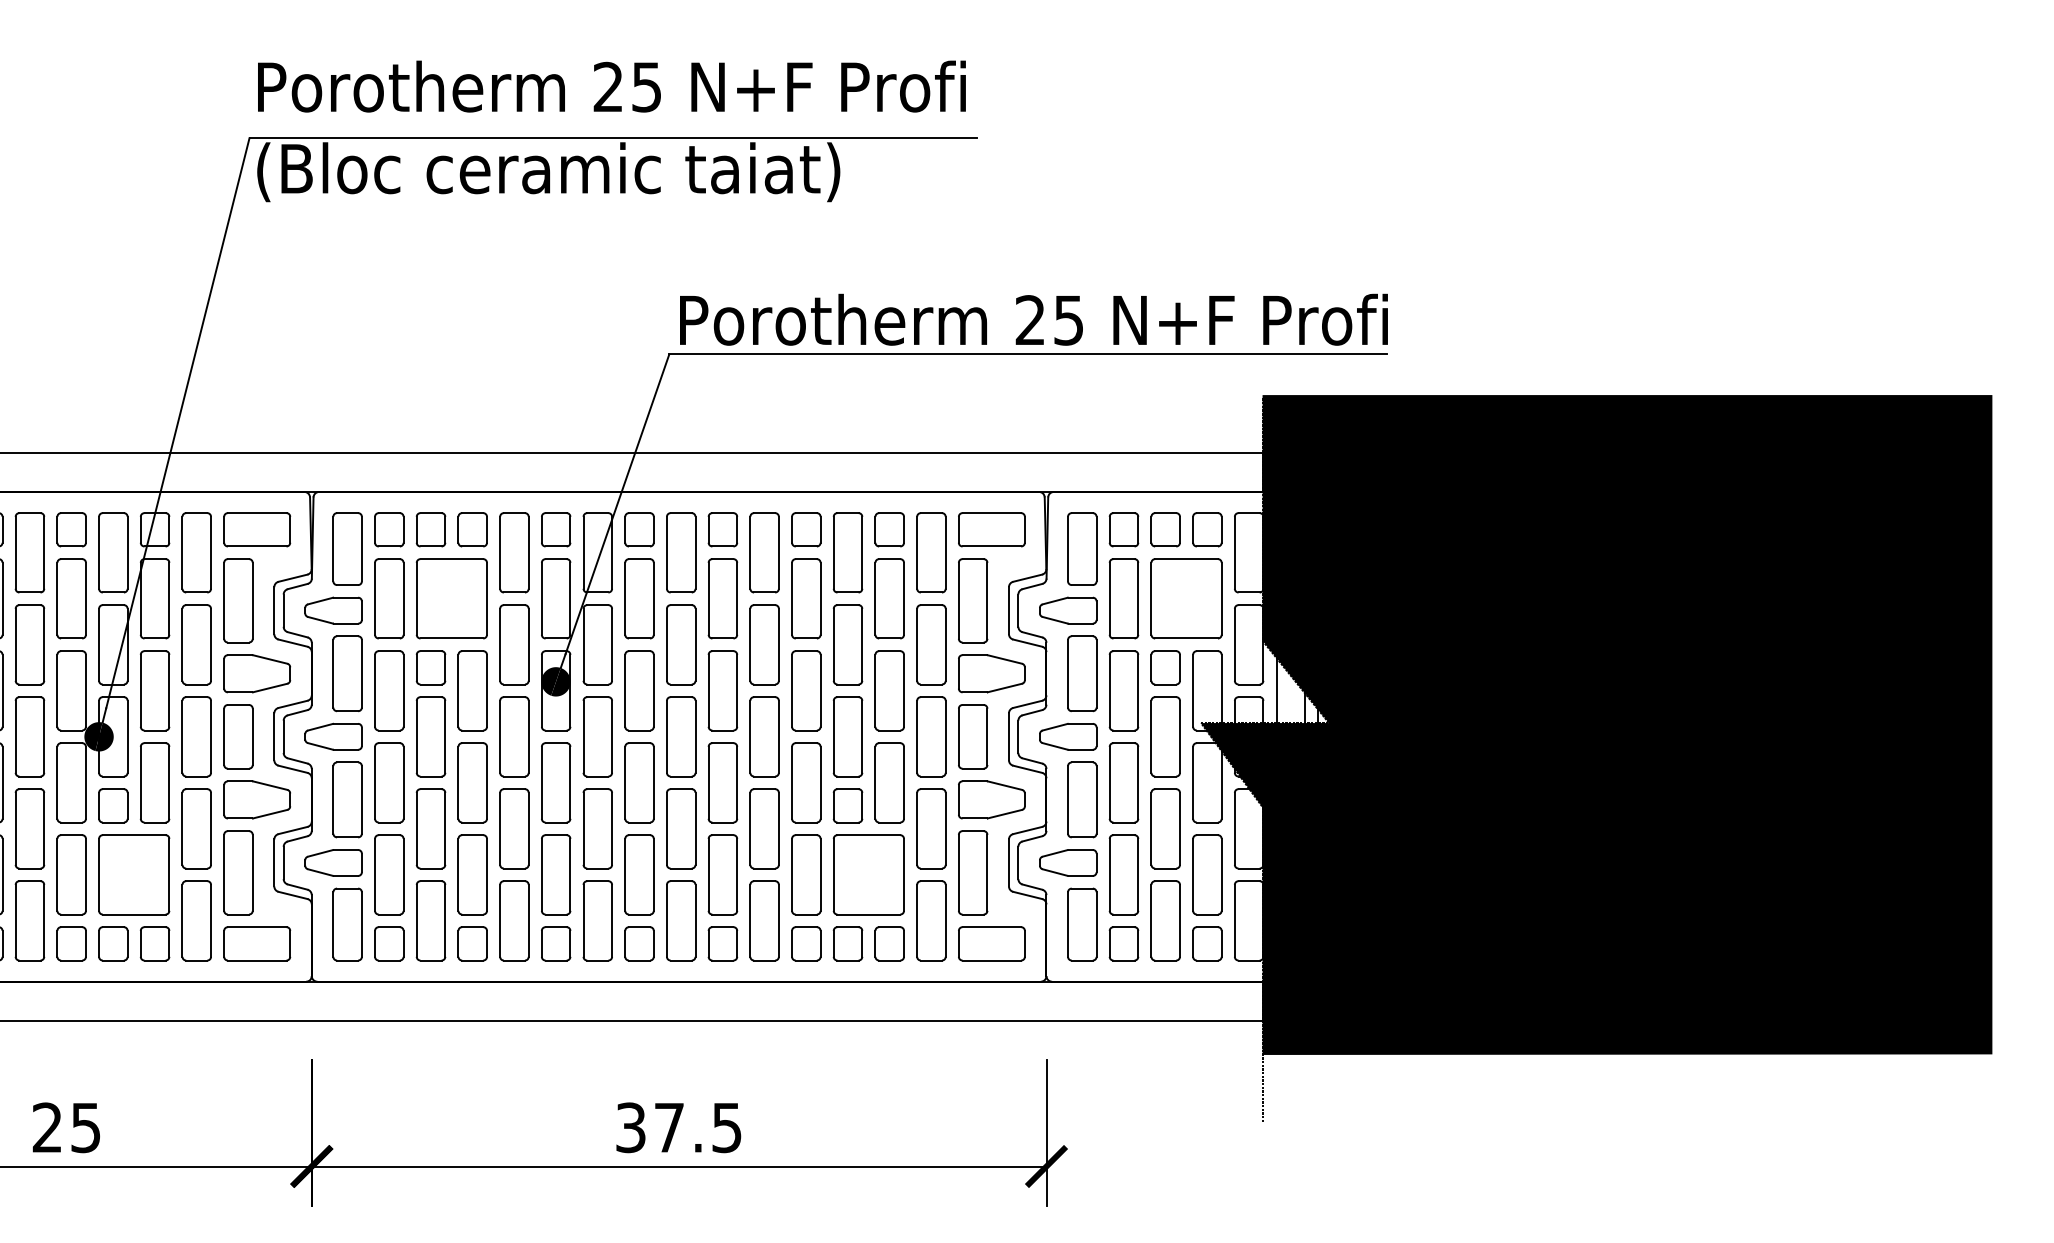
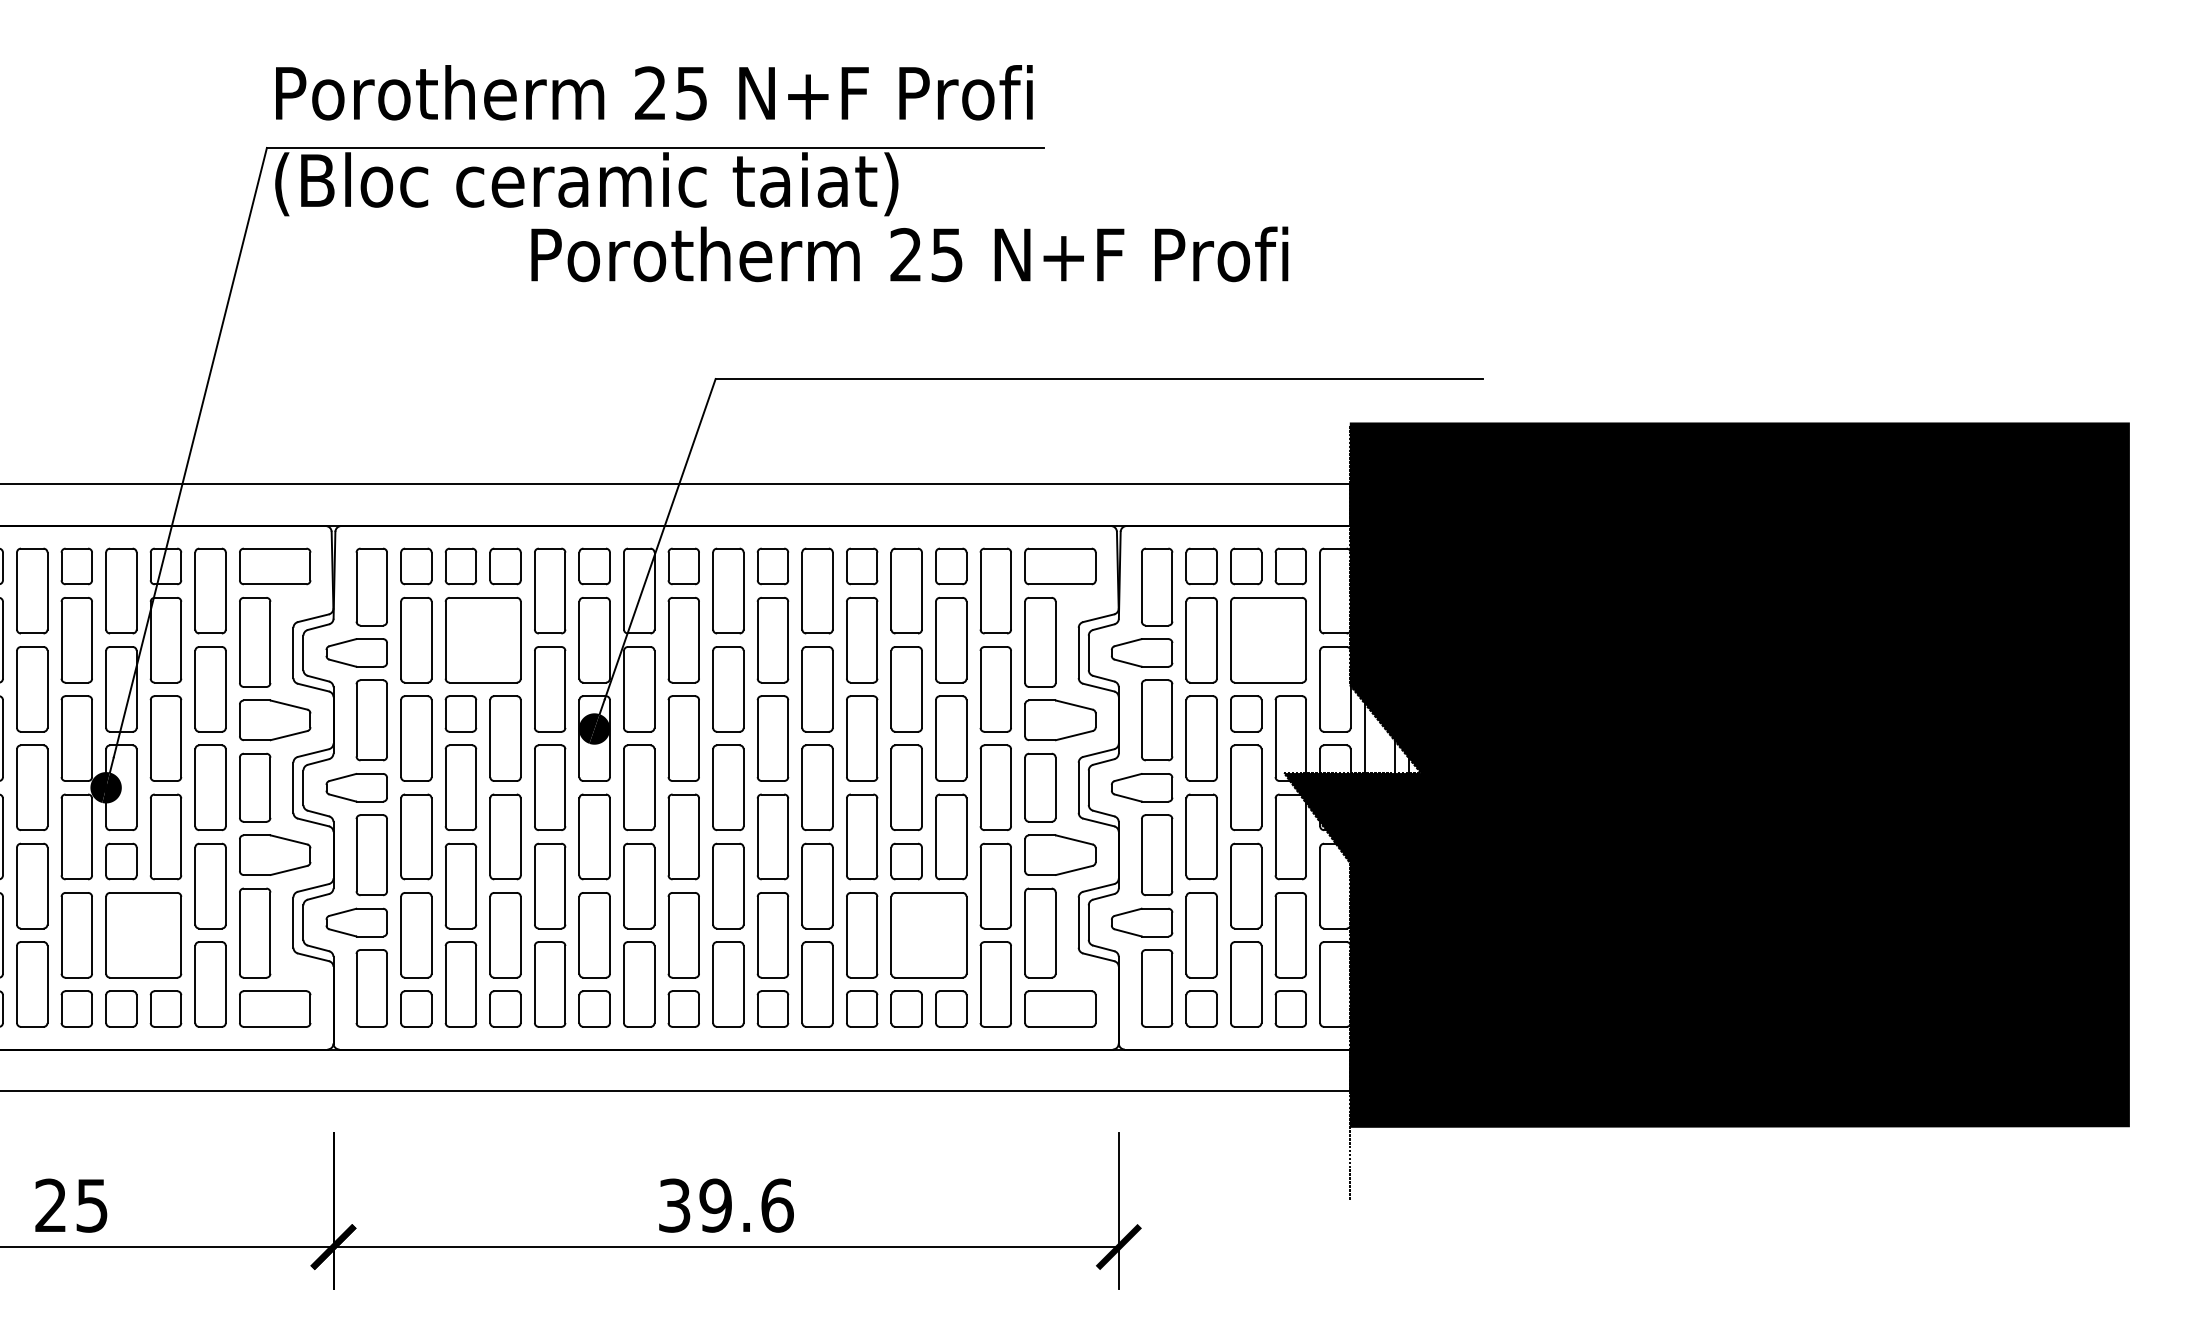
text: (1033, 319) -> (909, 254), moved
text: (698, 1127) -> (746, 1205), 37.5 -> 39.6

